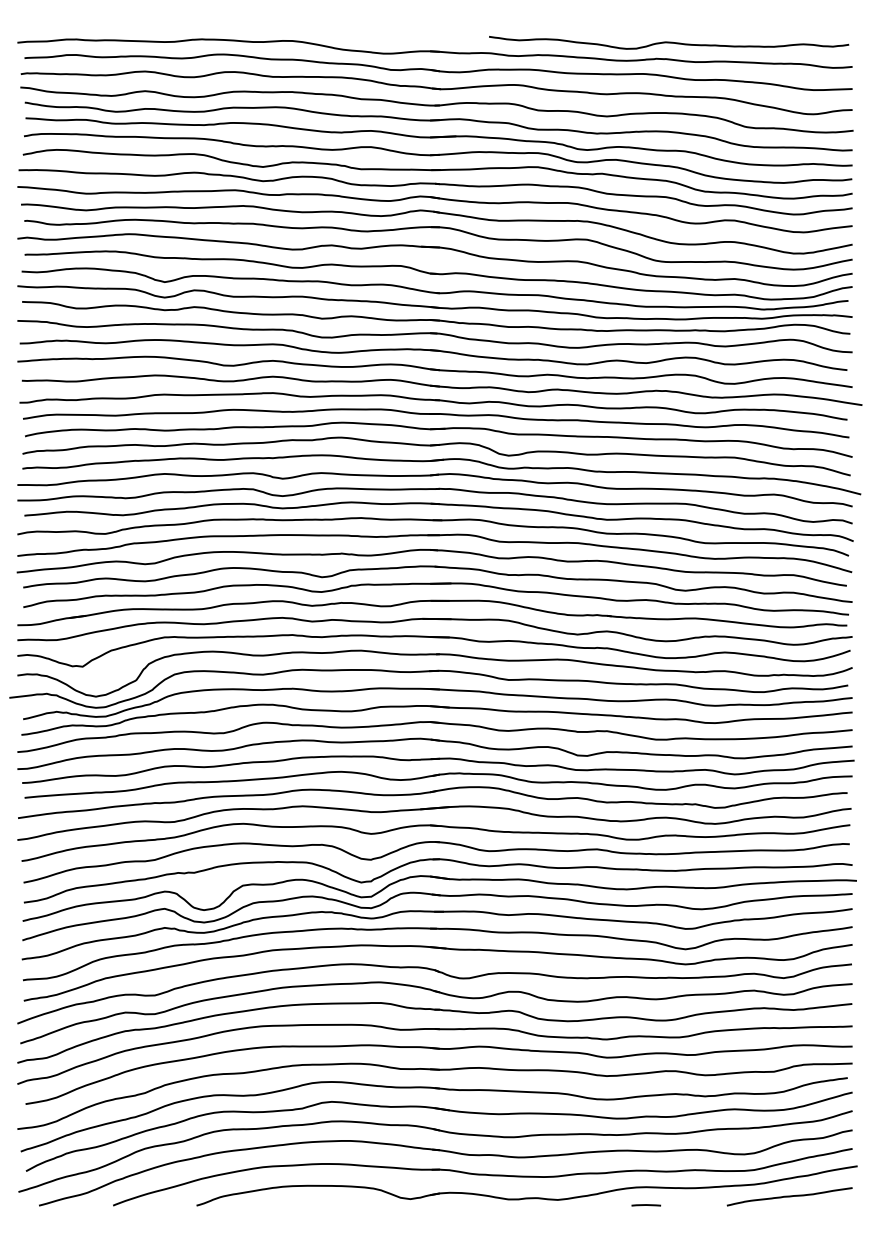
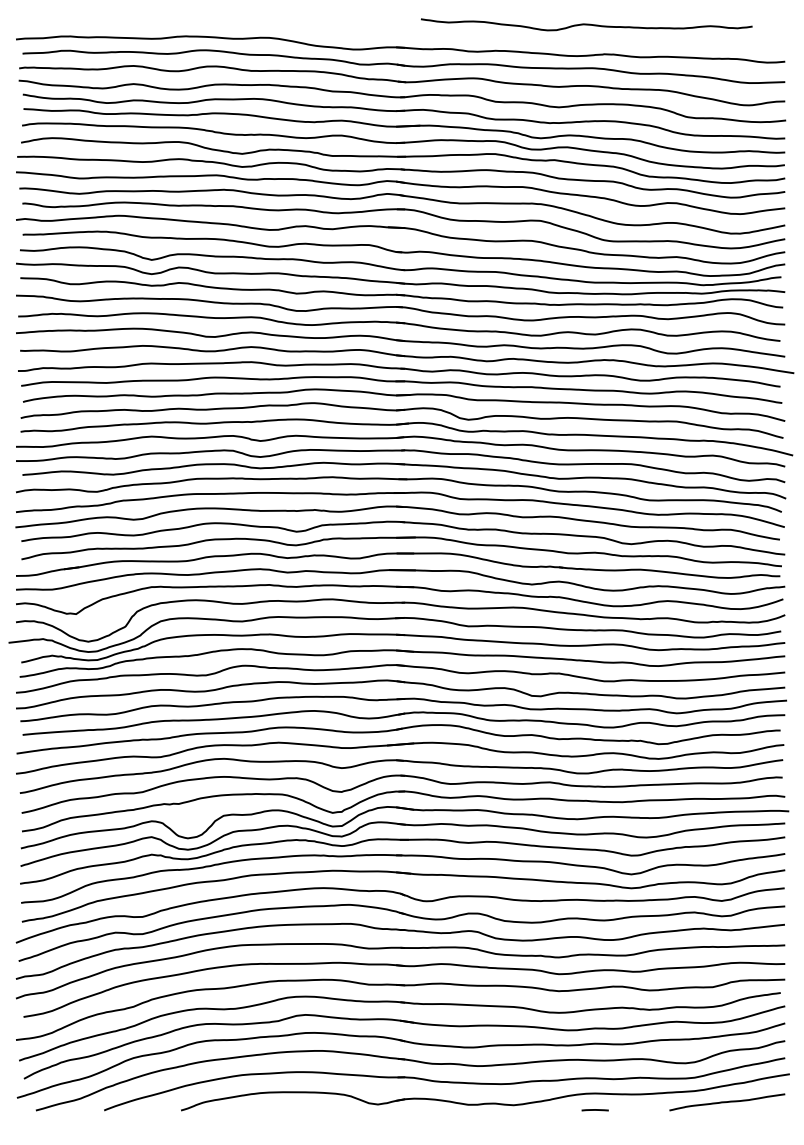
curve: (669, 42) -> (587, 24), moved

